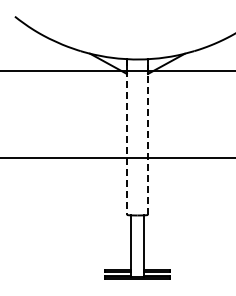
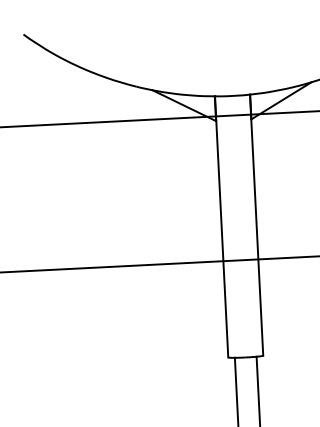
line: (127, 137) -> (222, 227), dashed -> solid
line: (147, 137) -> (255, 225), dashed -> solid

